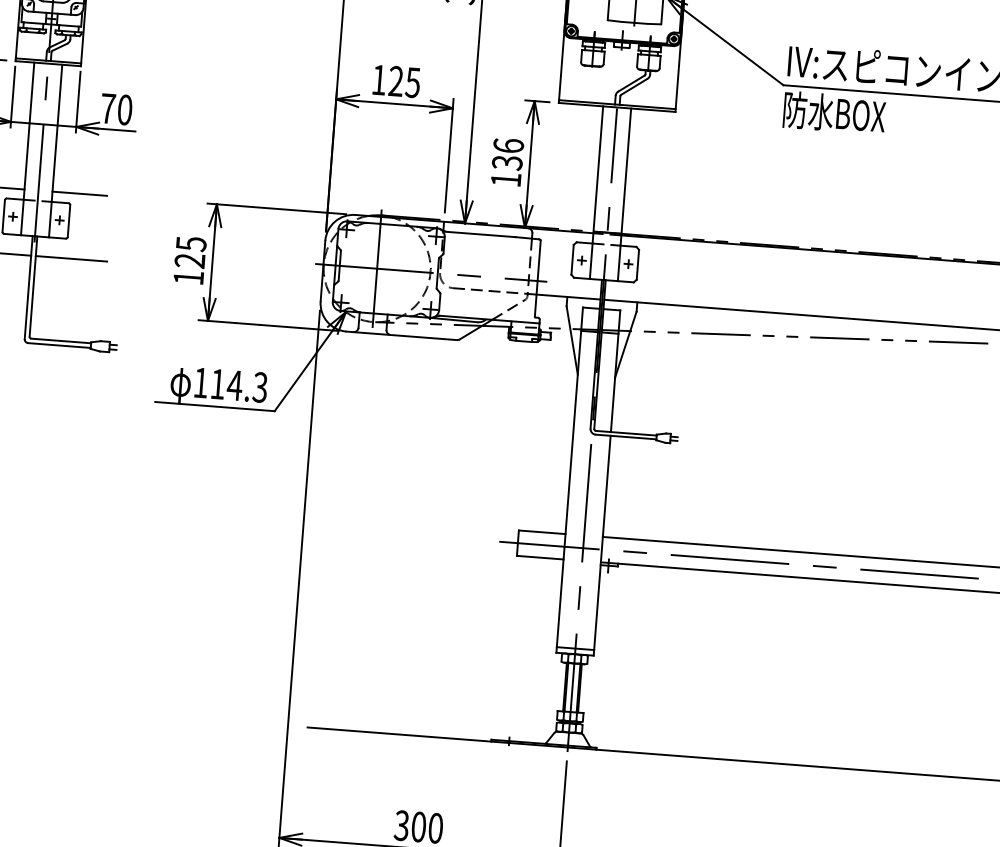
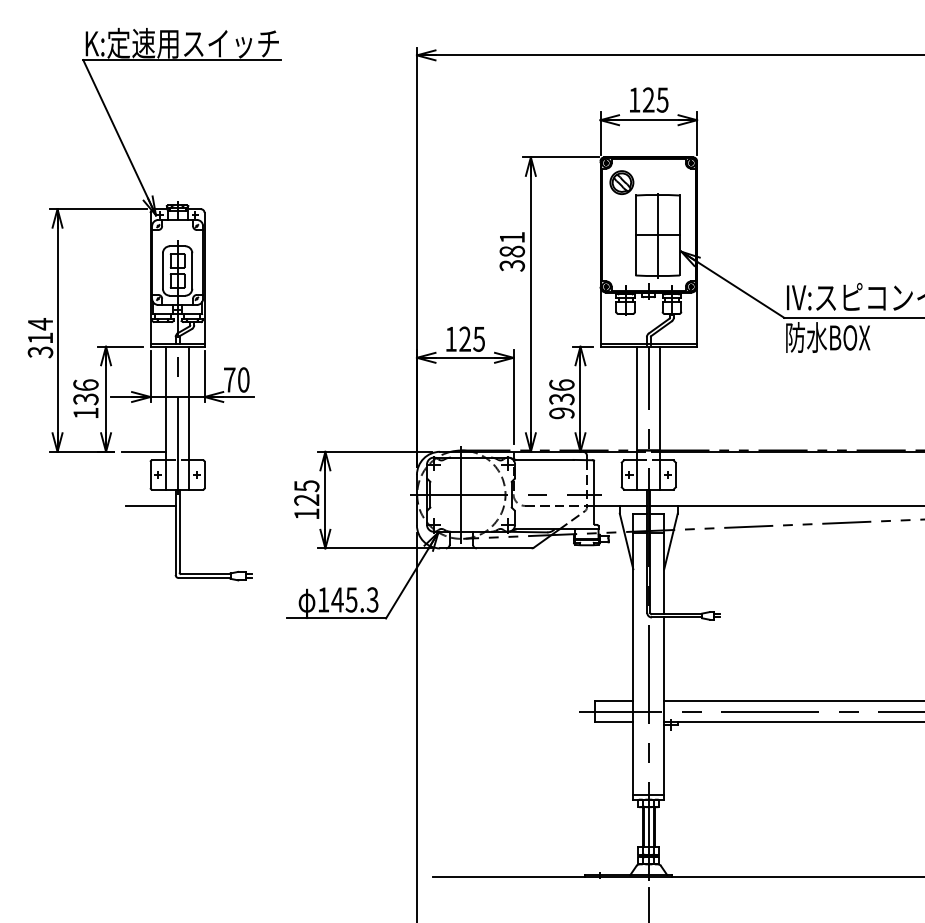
text: (505, 179) -> (561, 413), 136 -> 936
line: (79, 193) -> (211, 451), removed
line: (70, 258) -> (208, 505), removed
text: (226, 384) -> (344, 599), 114.3 -> 145.3

